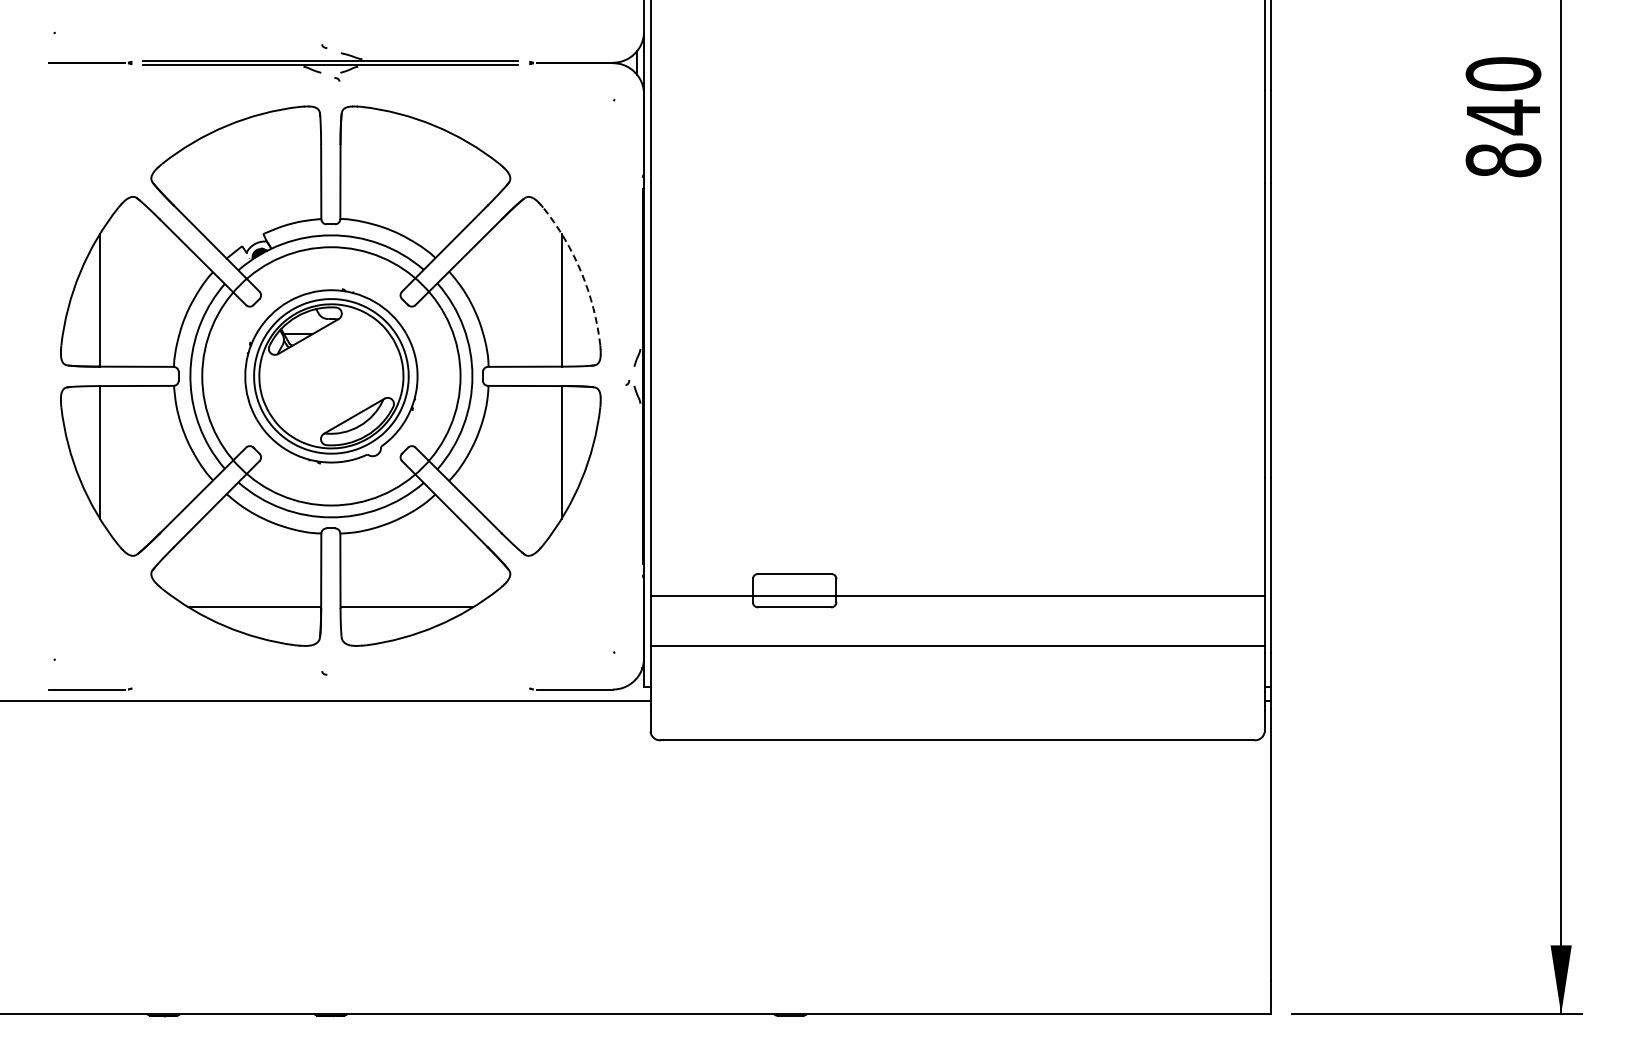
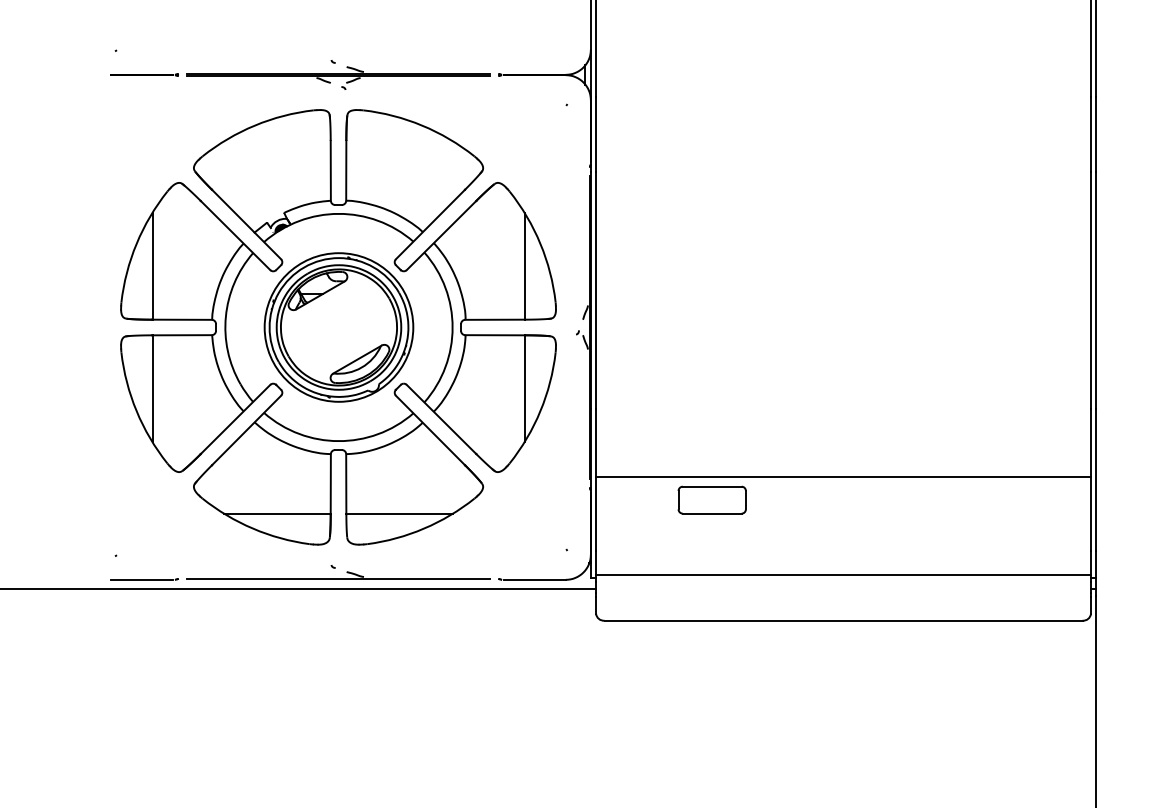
arc: (581, 272) -> (540, 243), dashed -> solid
circle: (331, 376) -> (339, 327), size x0.71
line: (957, 596) -> (843, 476), moved
line: (957, 645) -> (843, 574), moved
part: (330, 683) -> (338, 574), added

